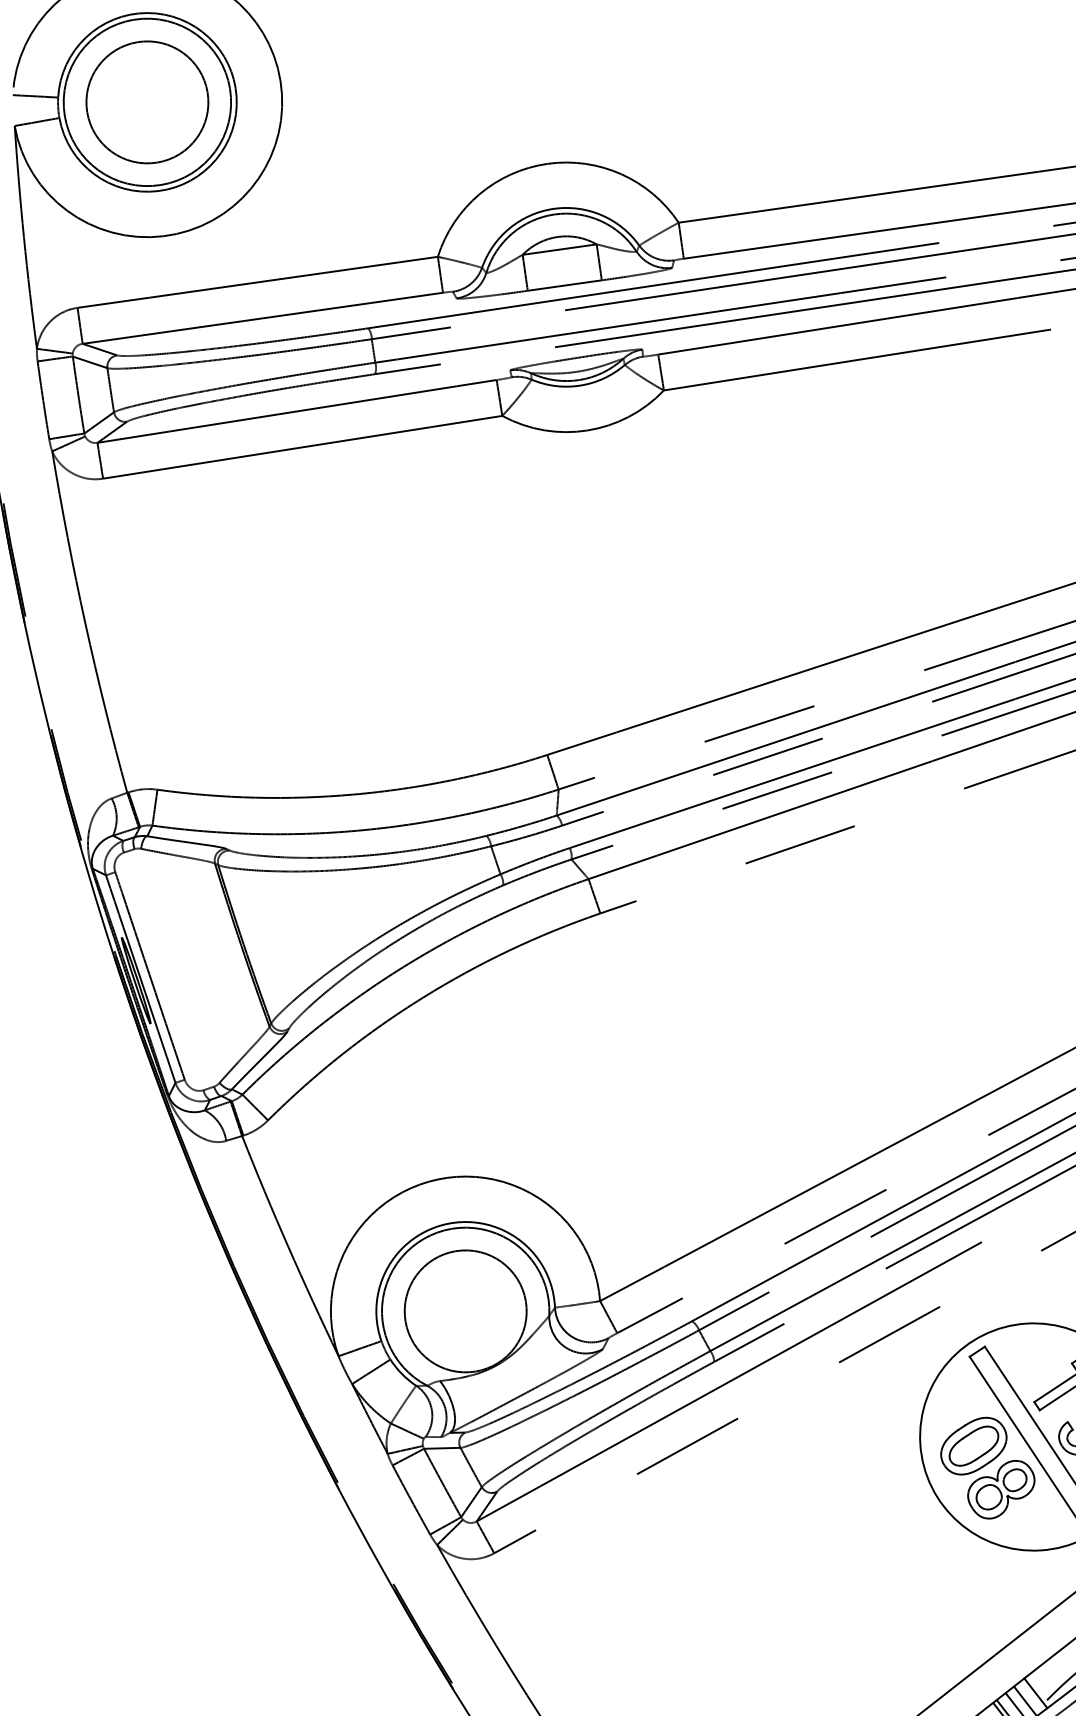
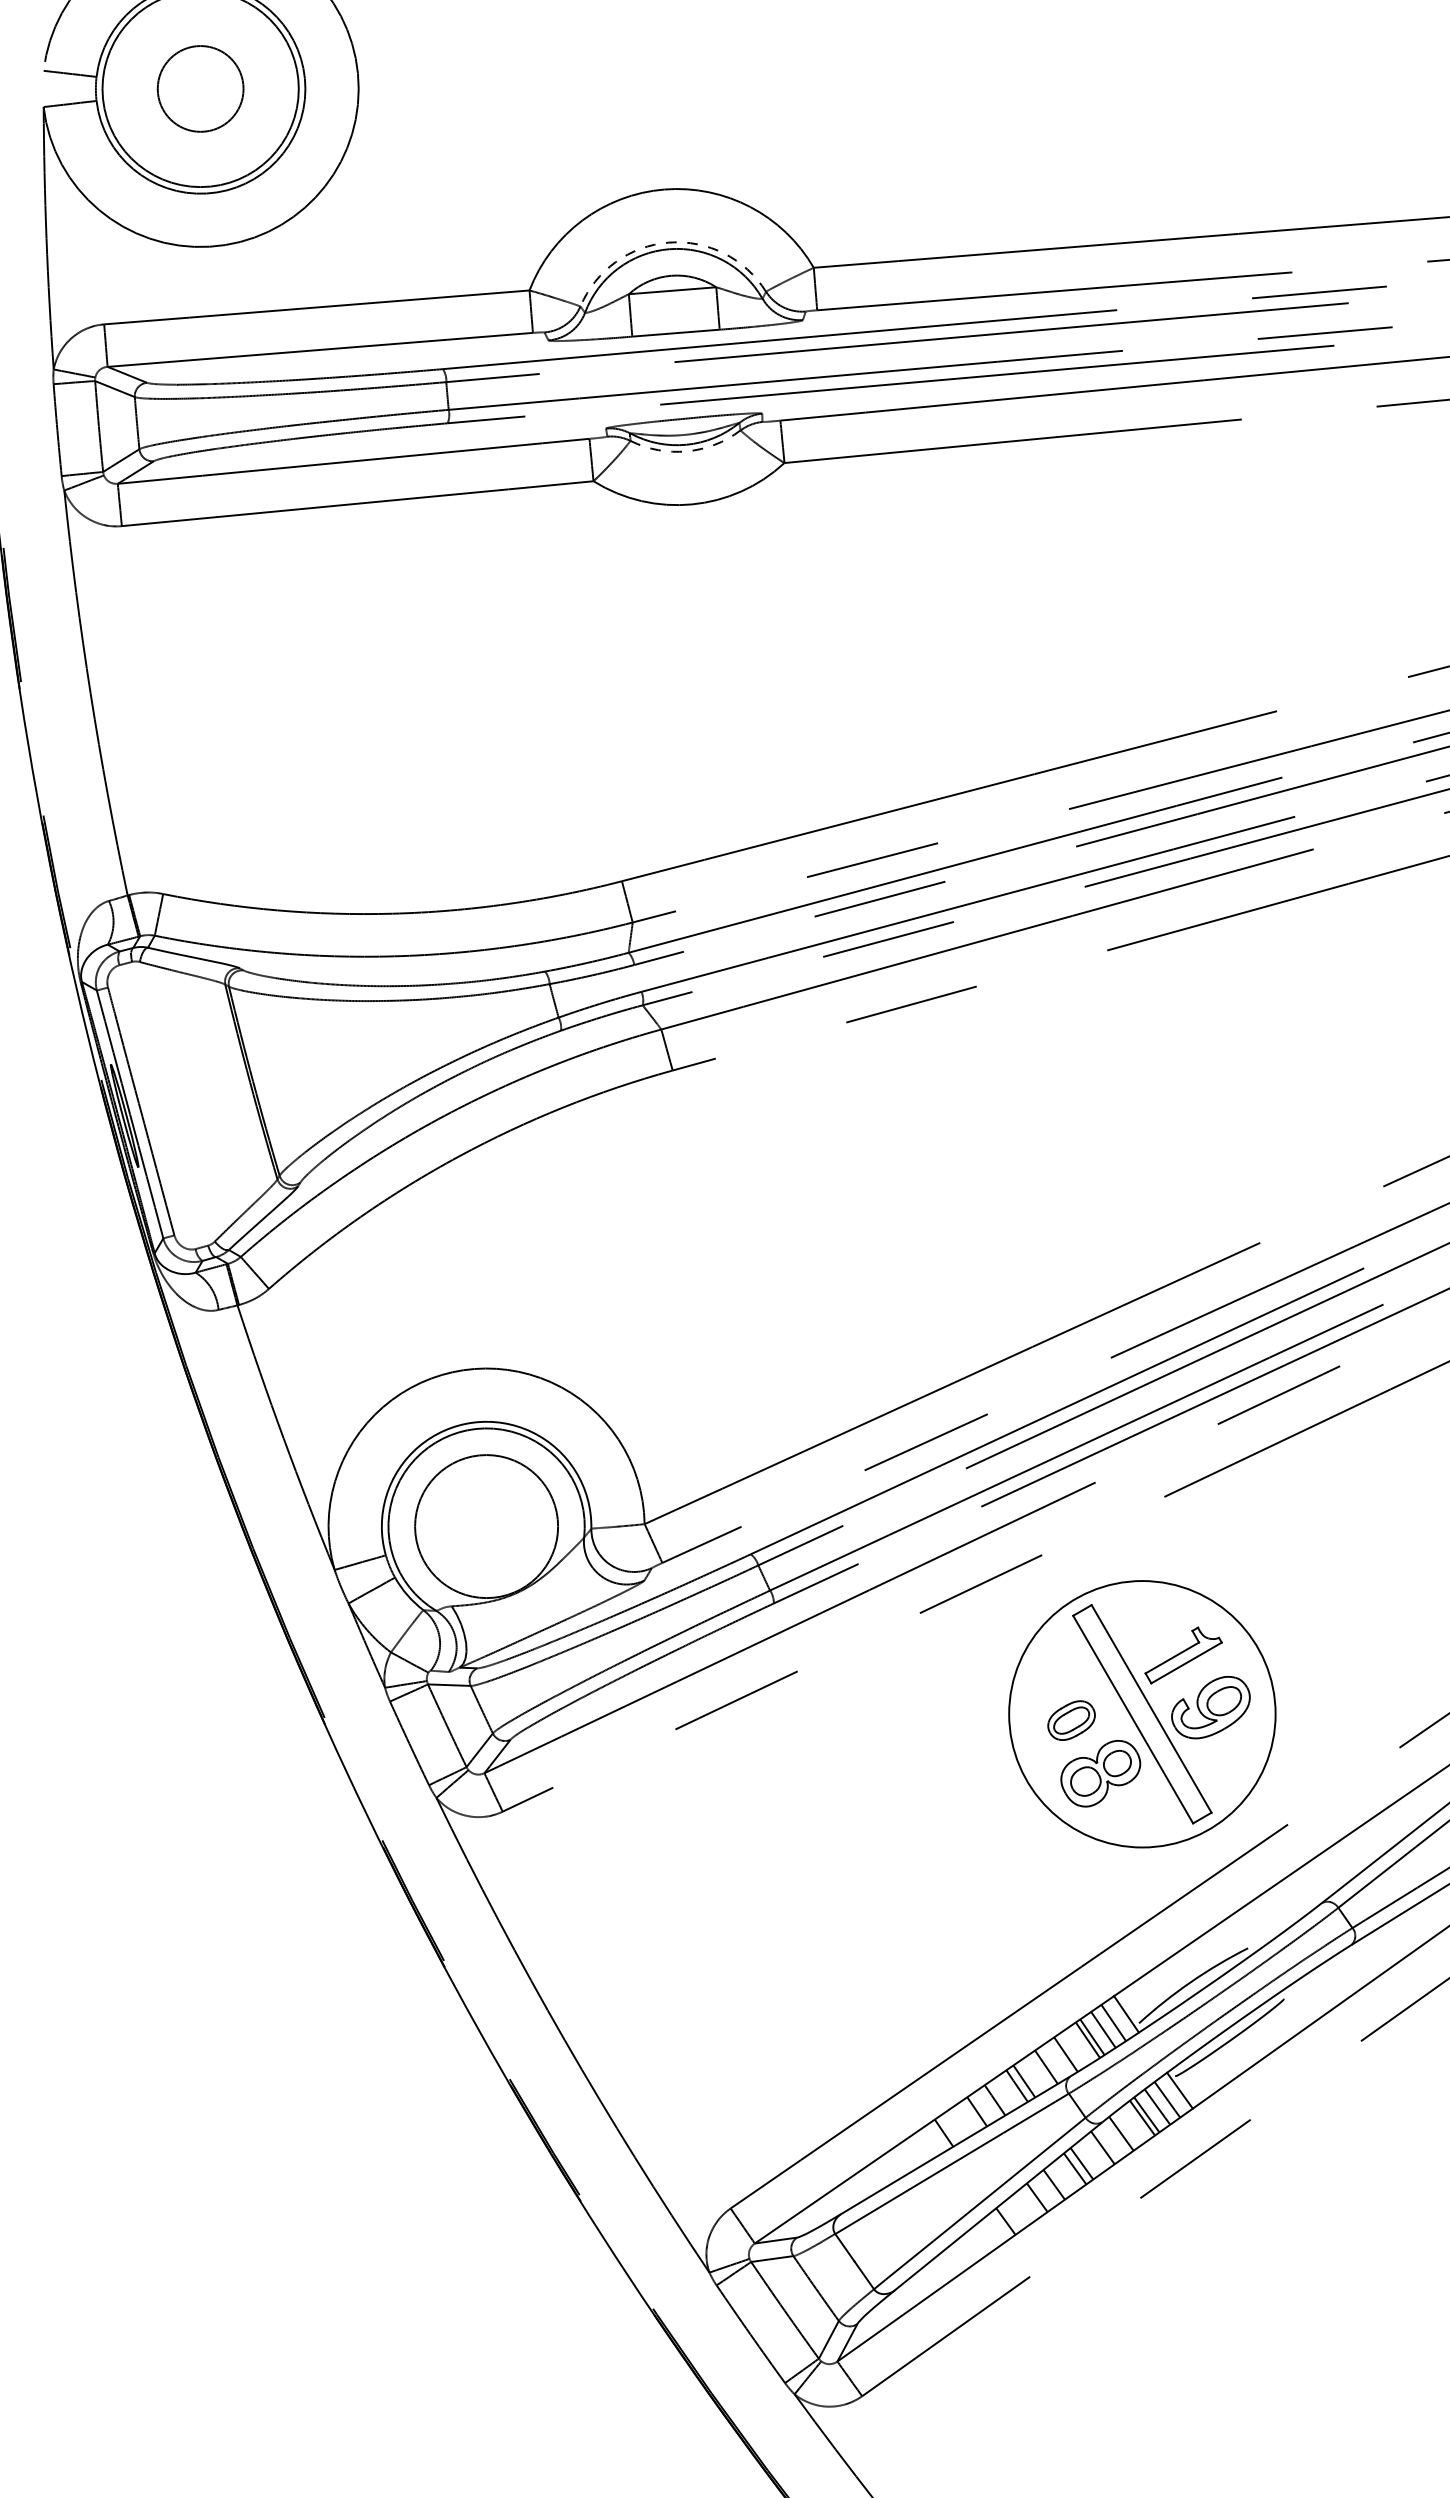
circle: (147, 102) -> (200, 88), size x0.6
arc: (553, 208) -> (668, 242), solid -> dashed
arc: (580, 385) -> (687, 451), solid -> dashed
part: (973, 1446) -> (1071, 1720), size x0.6

